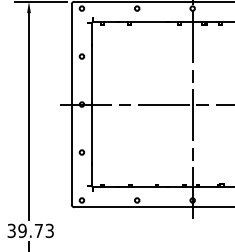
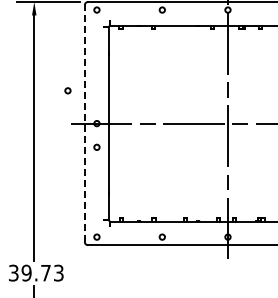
circle: (81, 56) -> (67, 90), moved
line: (71, 104) -> (84, 123), solid -> dashed
circle: (81, 151) -> (96, 146), moved

